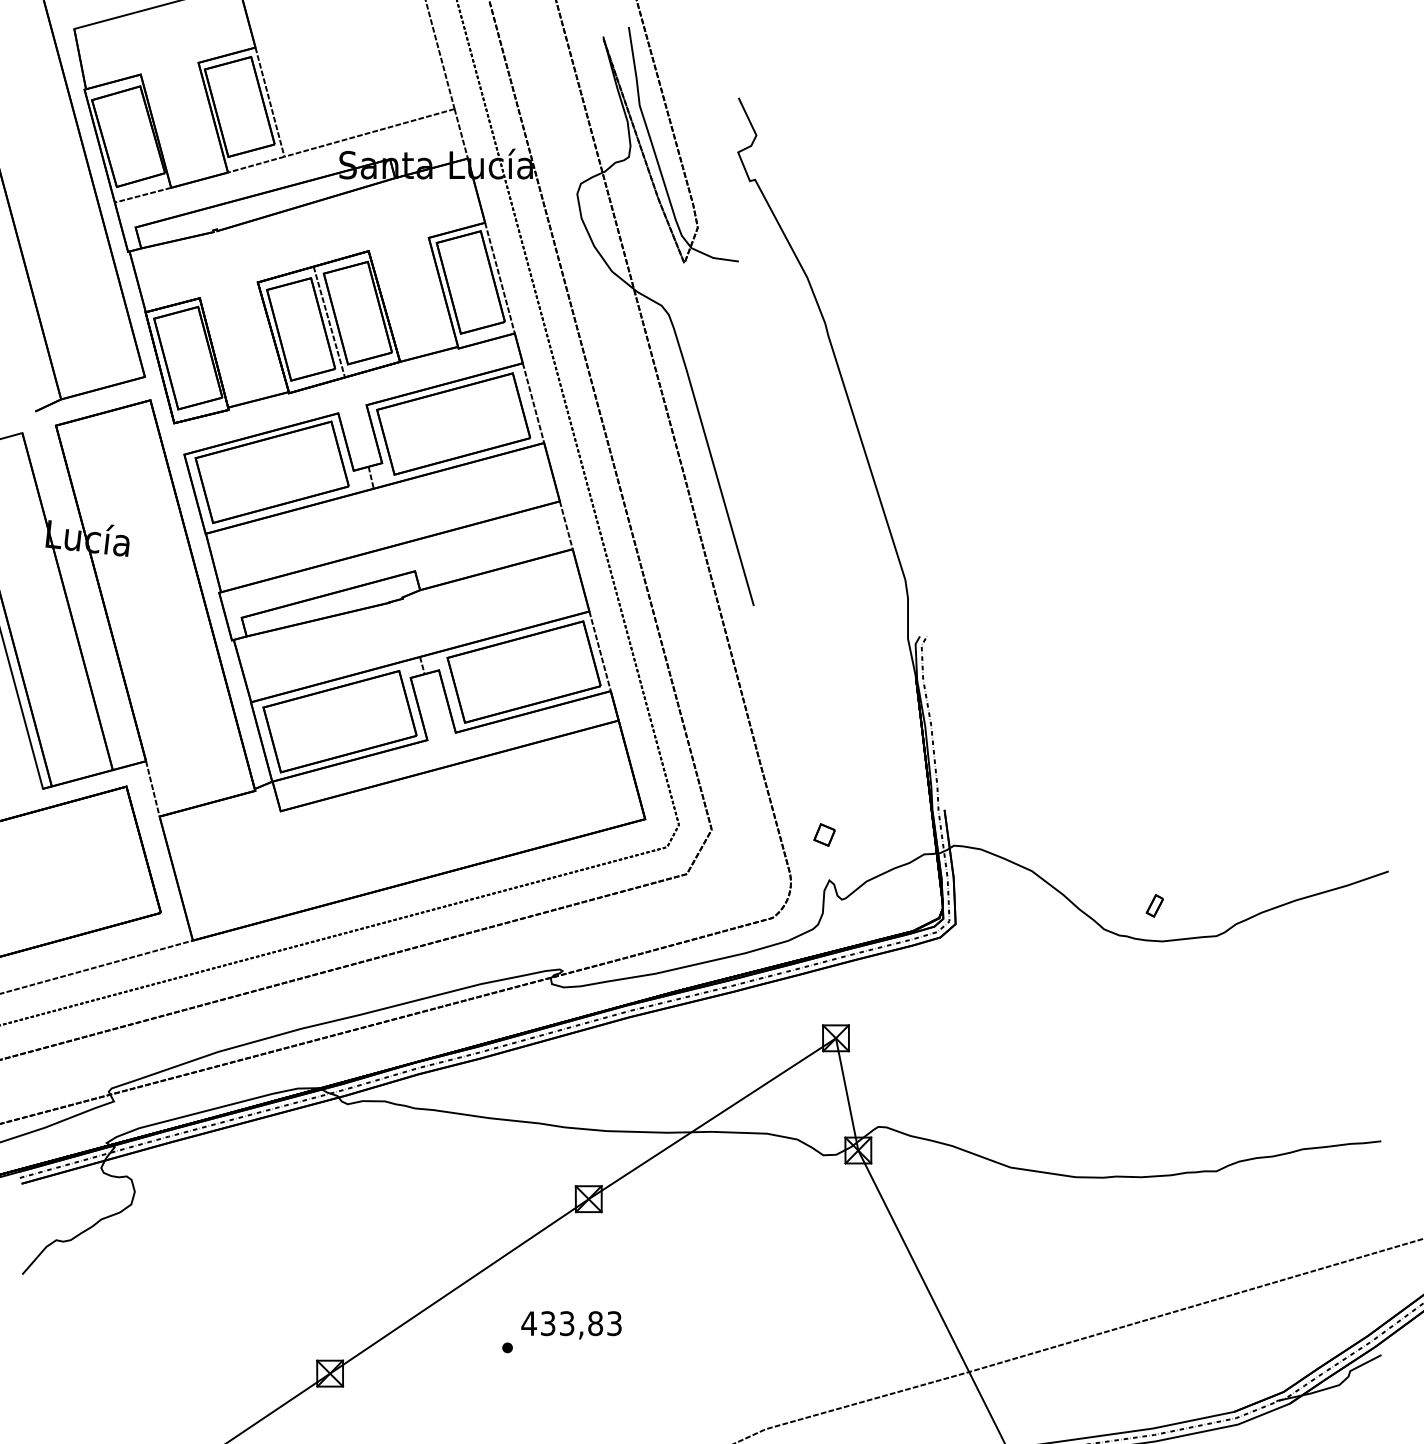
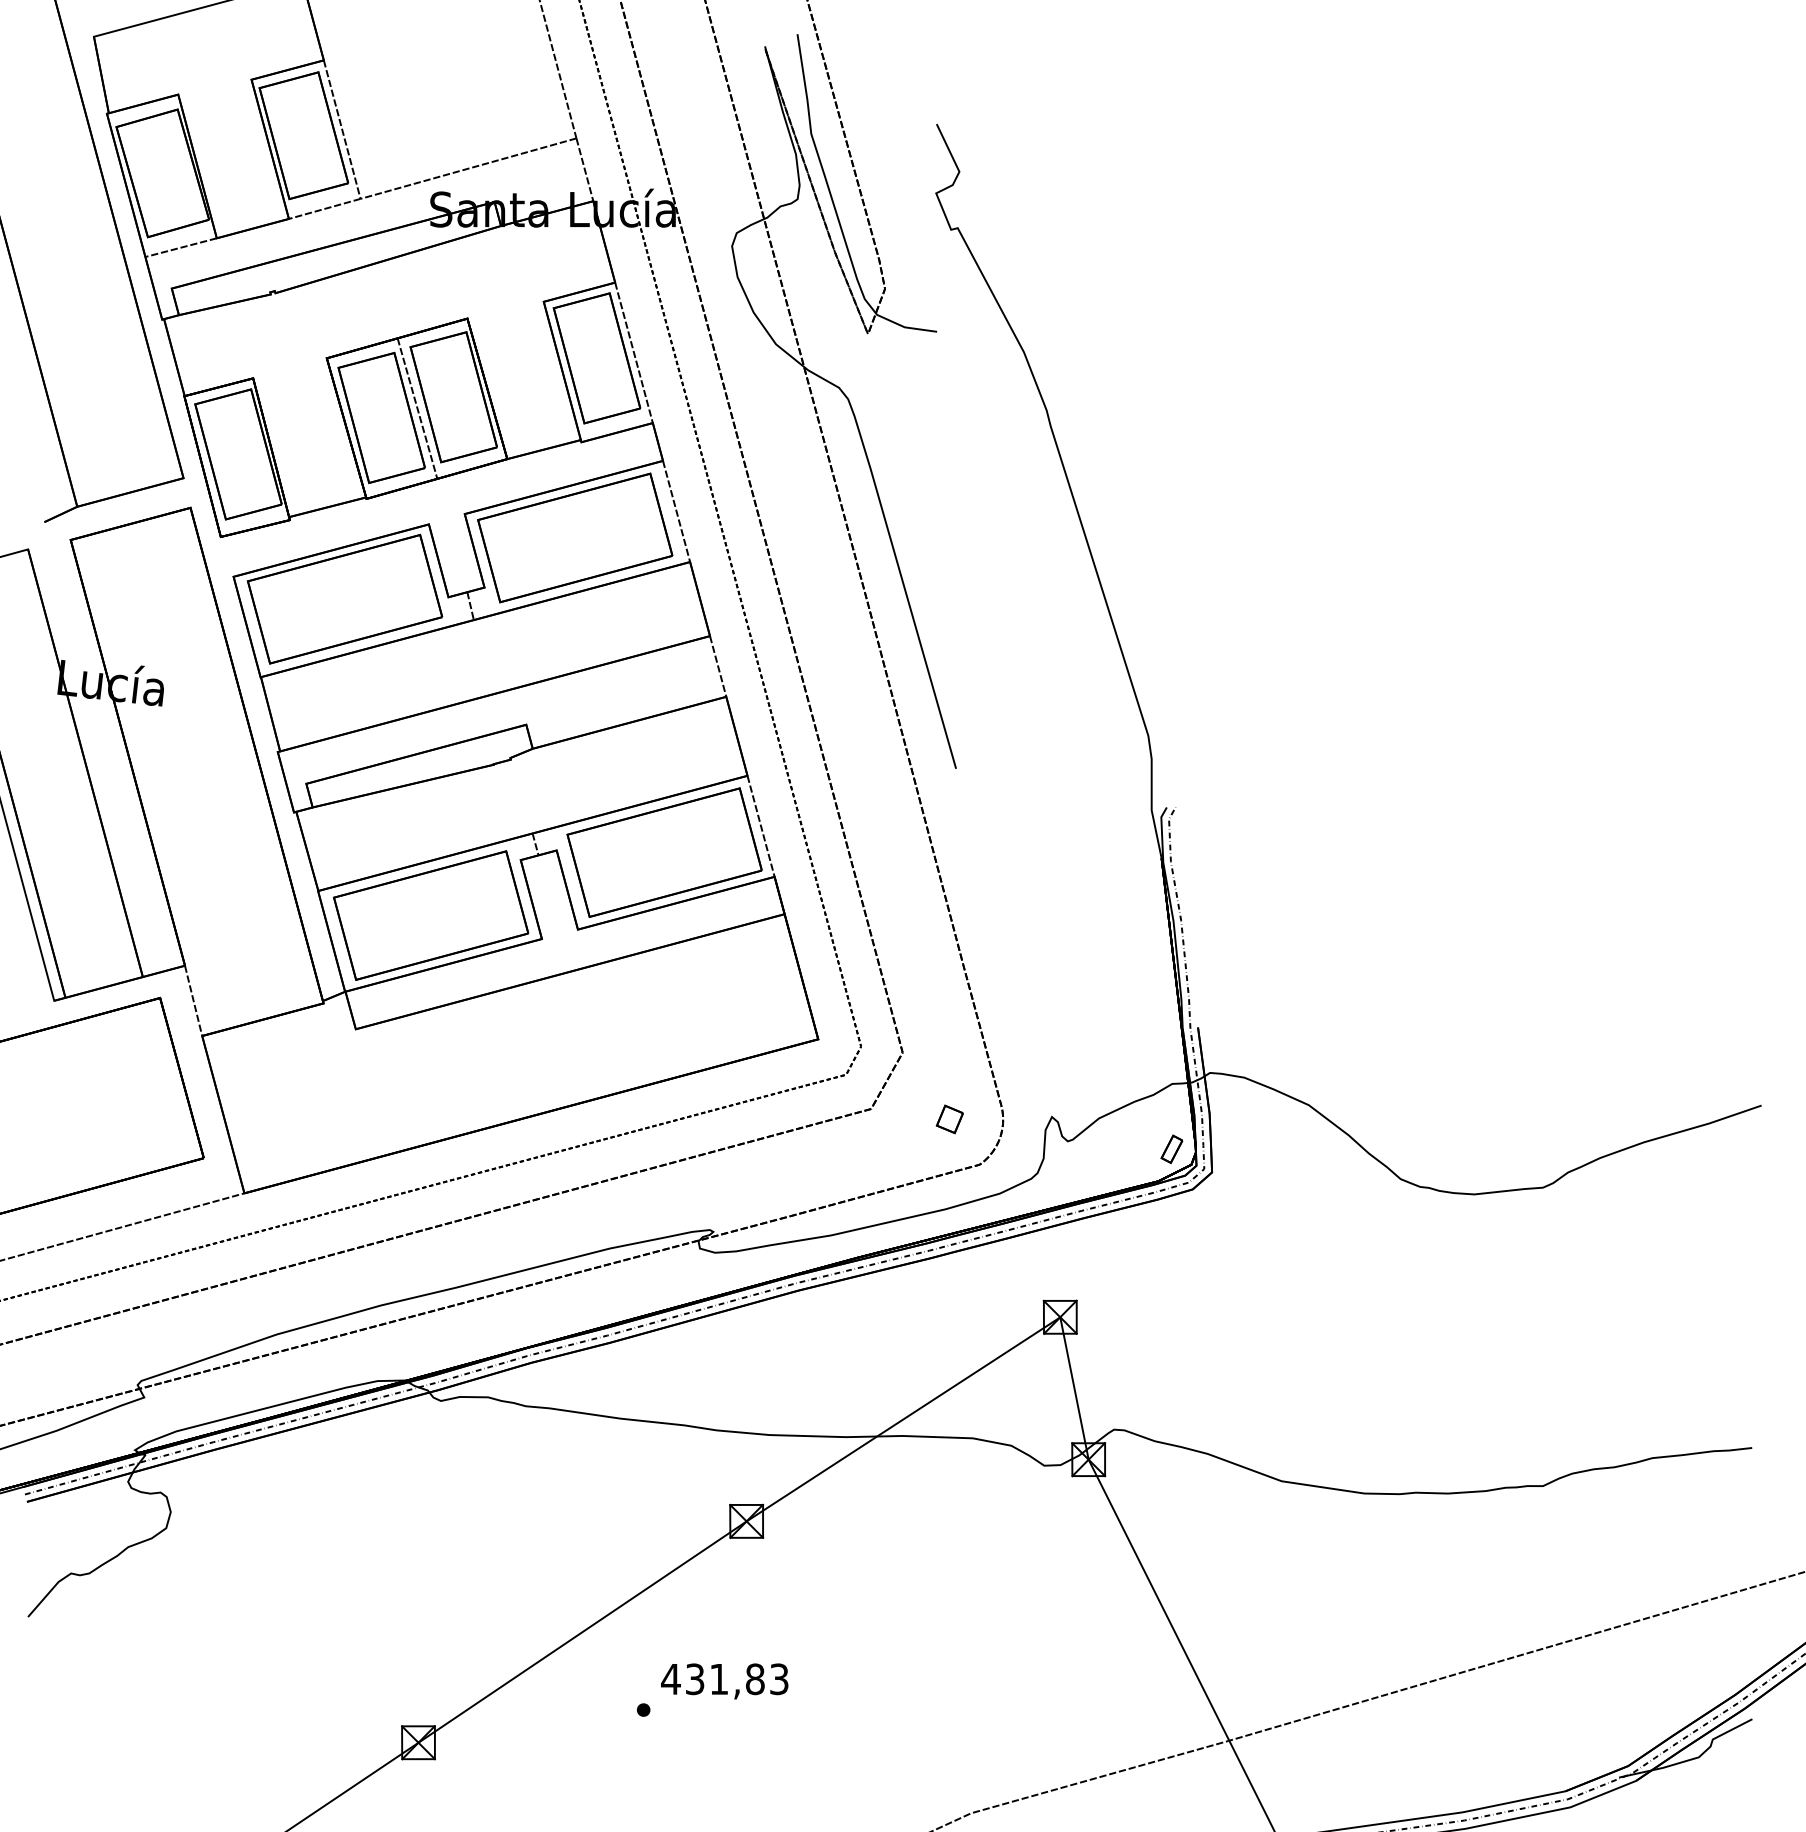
part: (824, 835) -> (949, 1119), moved
part: (1154, 905) -> (1171, 1148), moved
text: (567, 1323) -> (719, 1679), 433,83 -> 431,83

